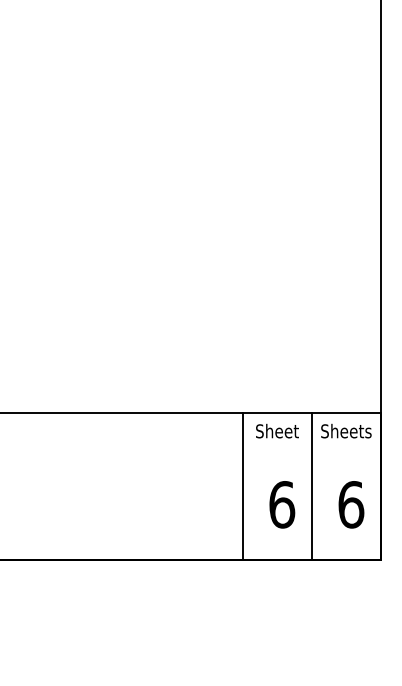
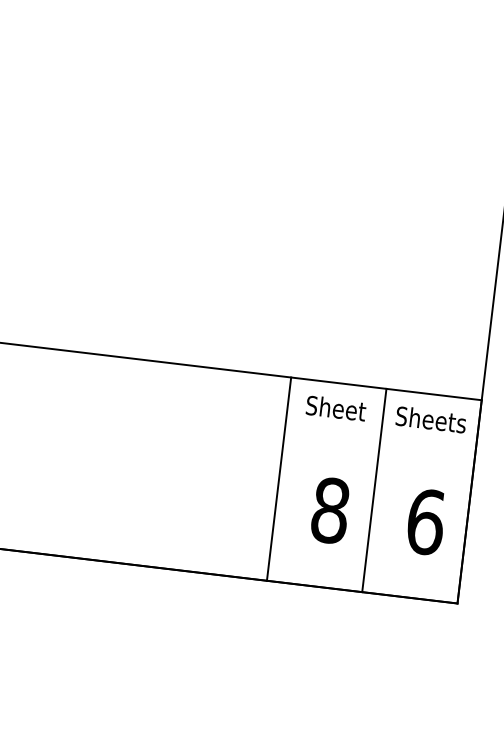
text: (282, 504) -> (331, 510), 6 -> 8

